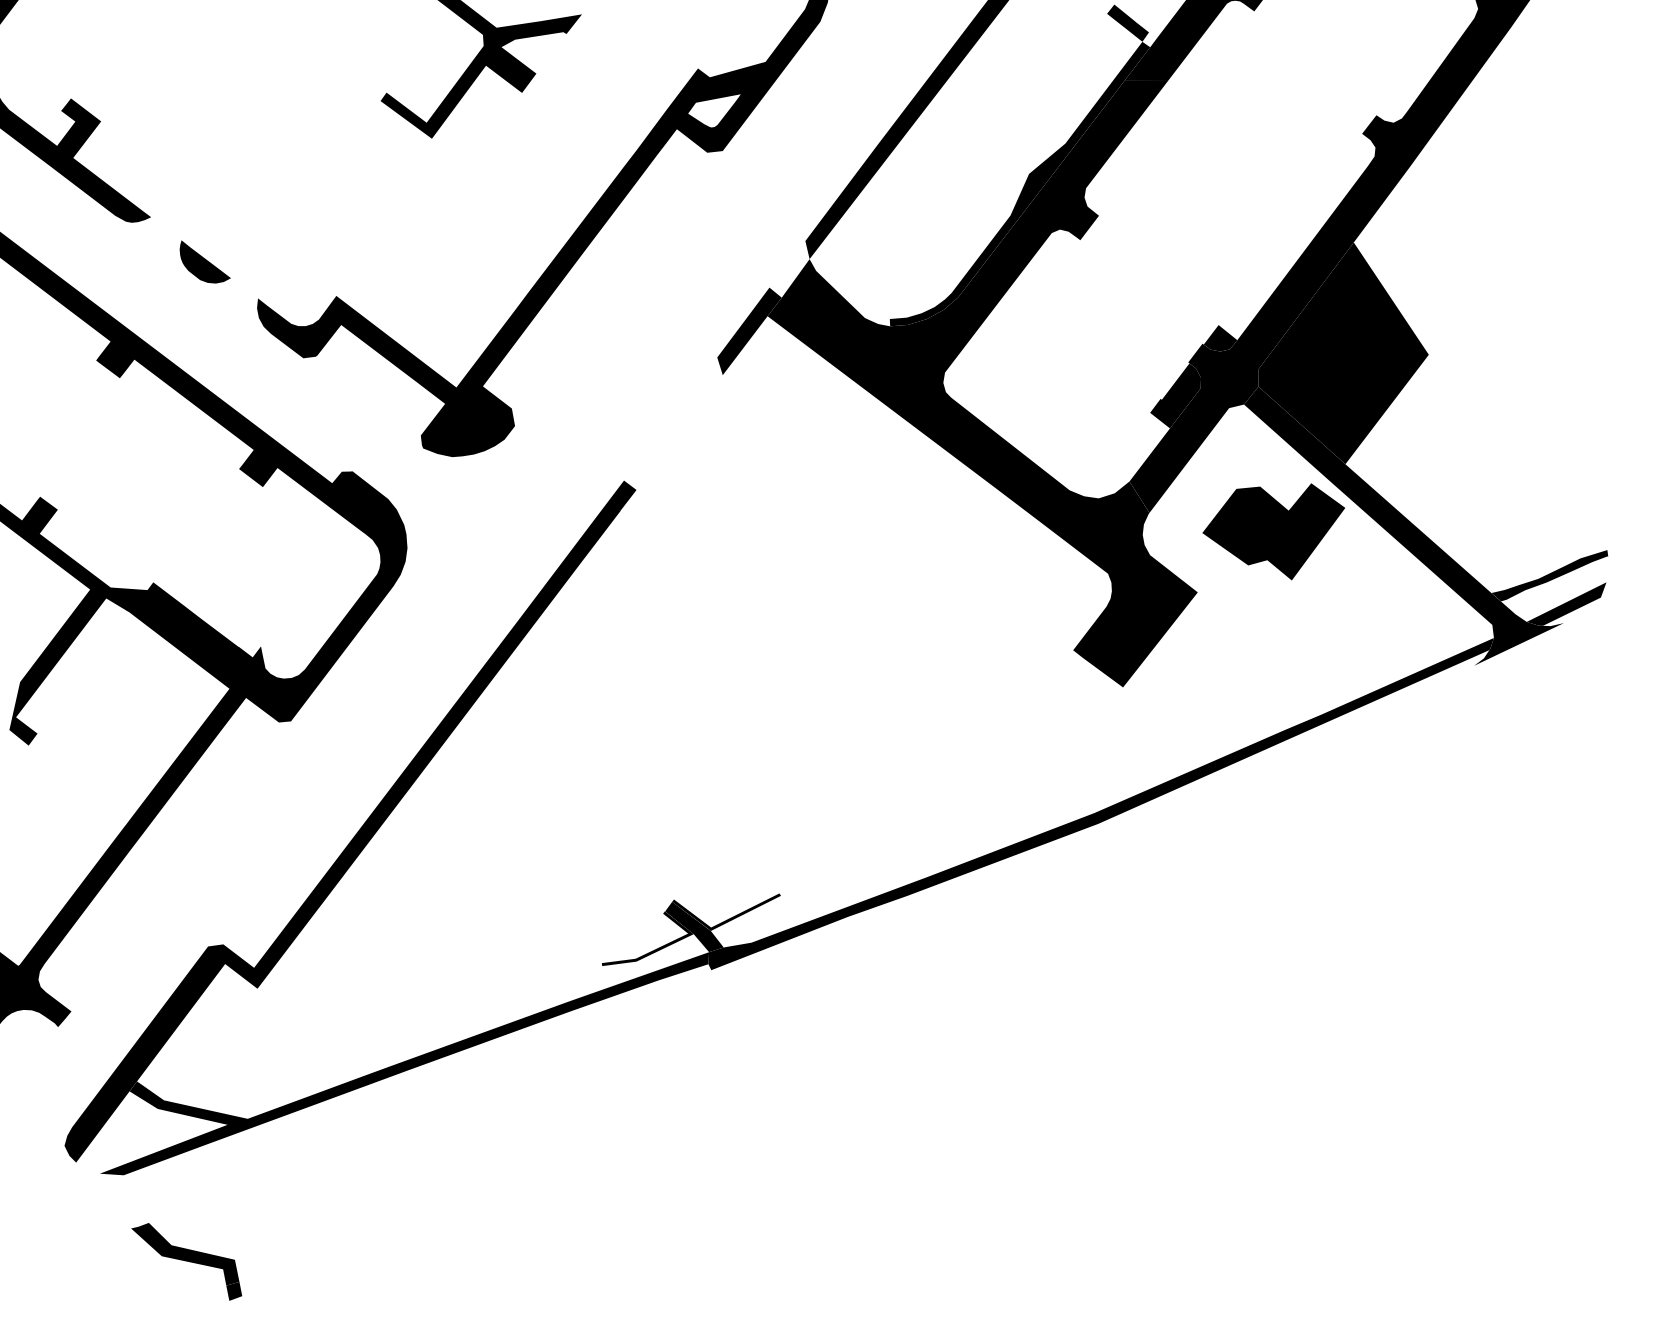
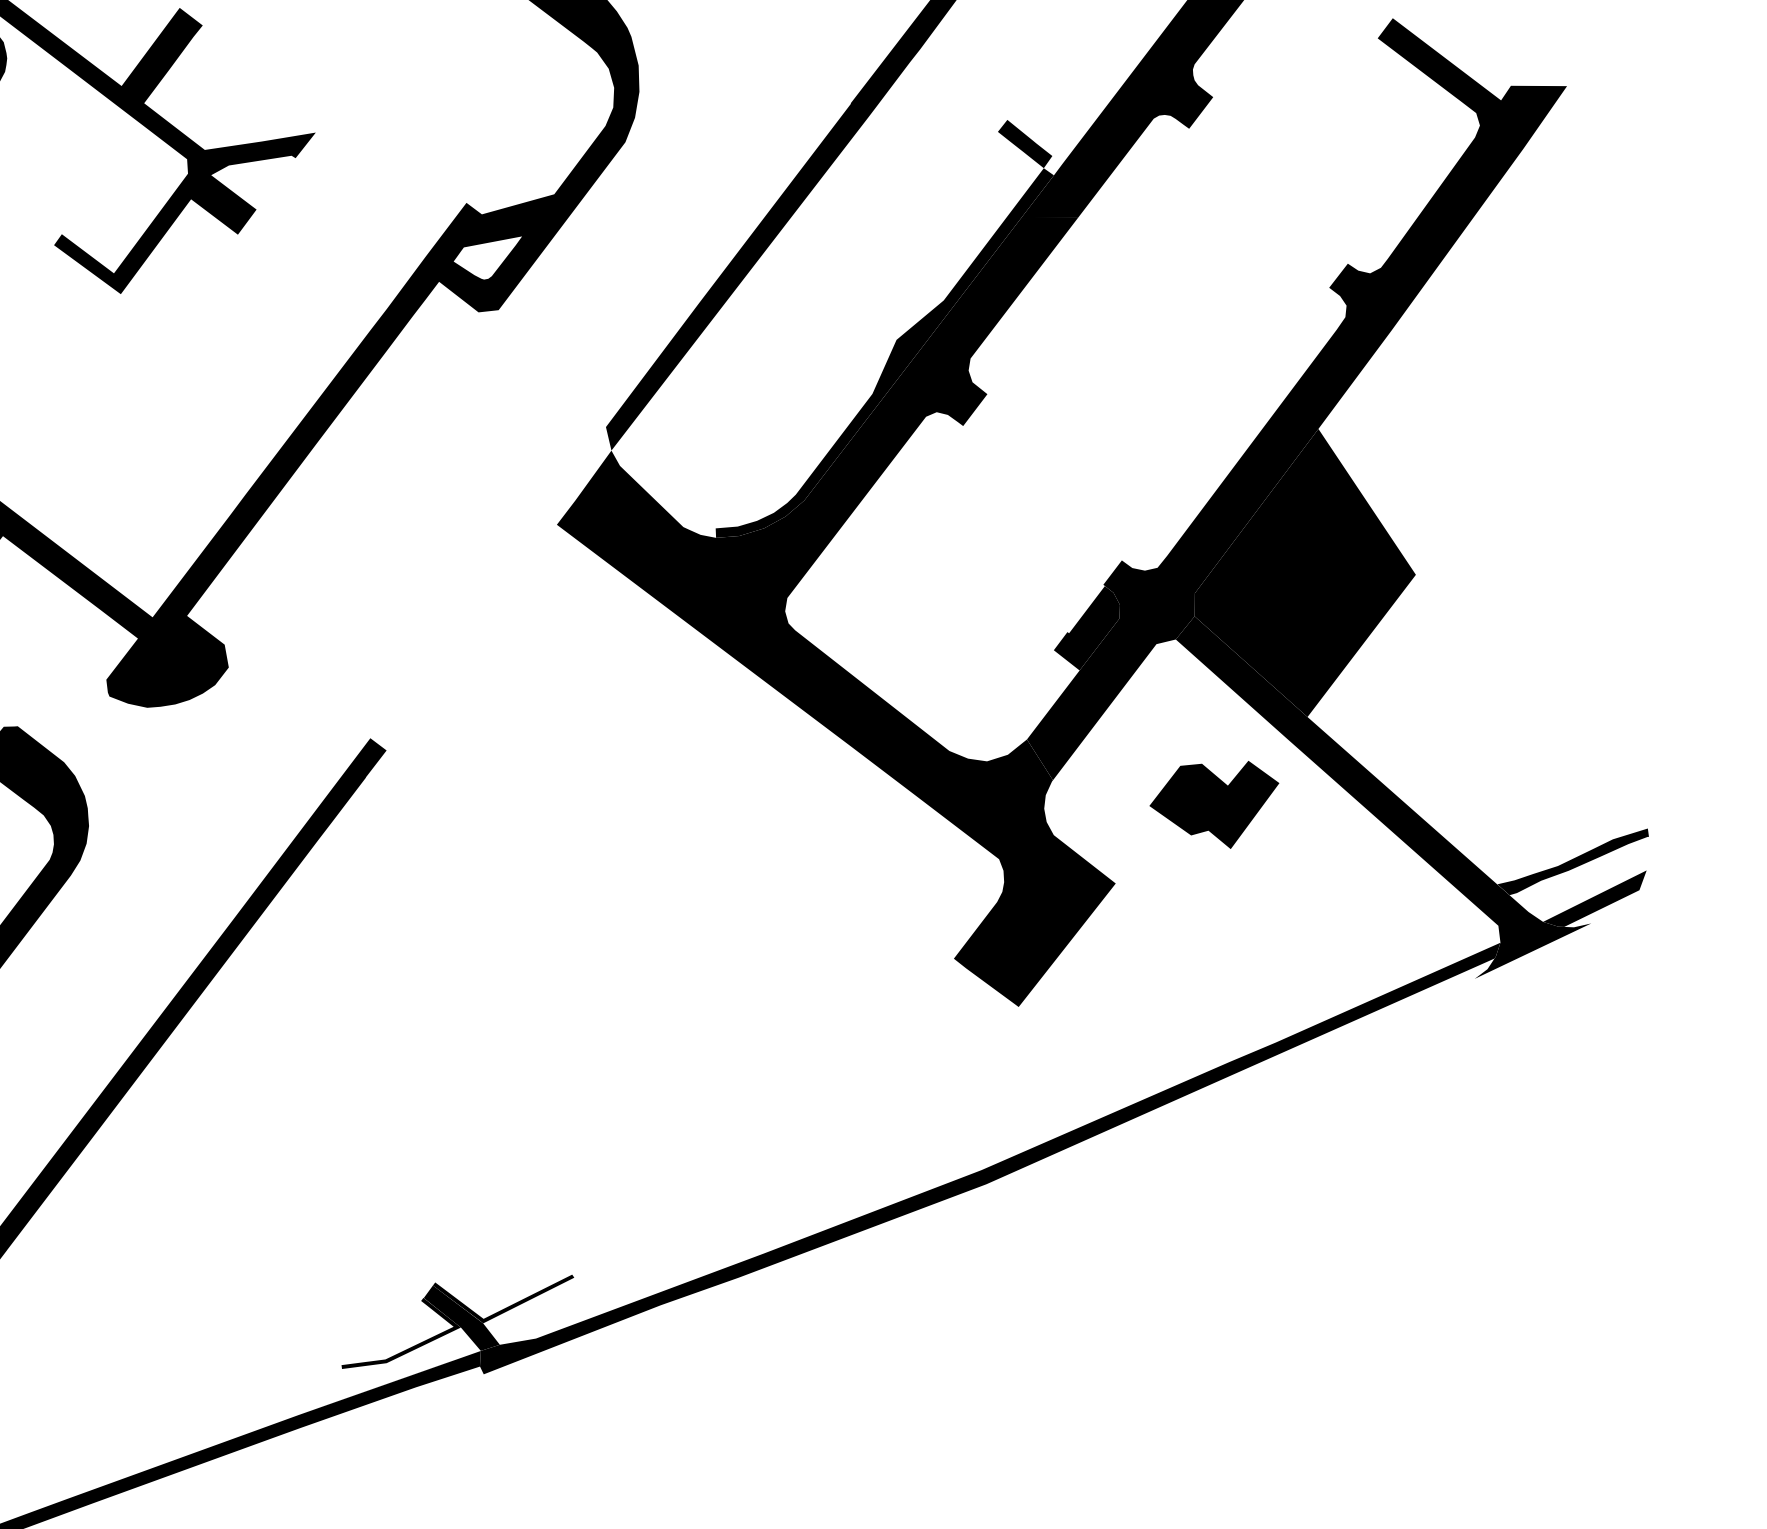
fill: (749, 331) -> (533, 544), removed
fill: (1220, 338) -> (1145, 553), removed
part: (1273, 531) -> (1214, 804), size x0.7

